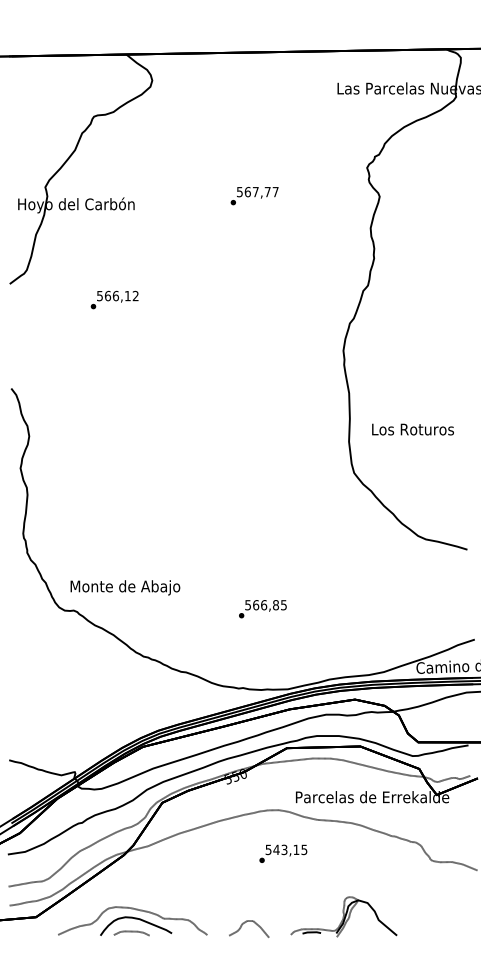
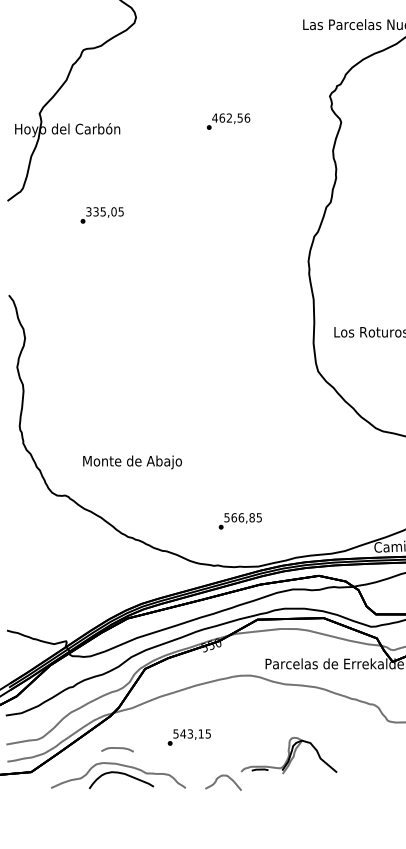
text: (257, 191) -> (230, 117), 567,77 -> 462,56
text: (117, 295) -> (104, 211), 566,12 -> 335,05
text: (125, 587) -> (132, 462), moved
text: (262, 609) -> (240, 521), moved
text: (283, 853) -> (189, 737), moved
part: (343, 916) -> (288, 755), moved
curve: (131, 932) -> (117, 748), moved

